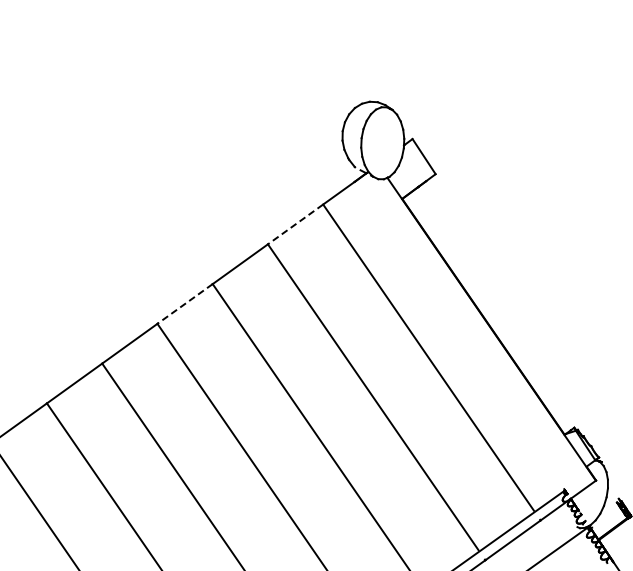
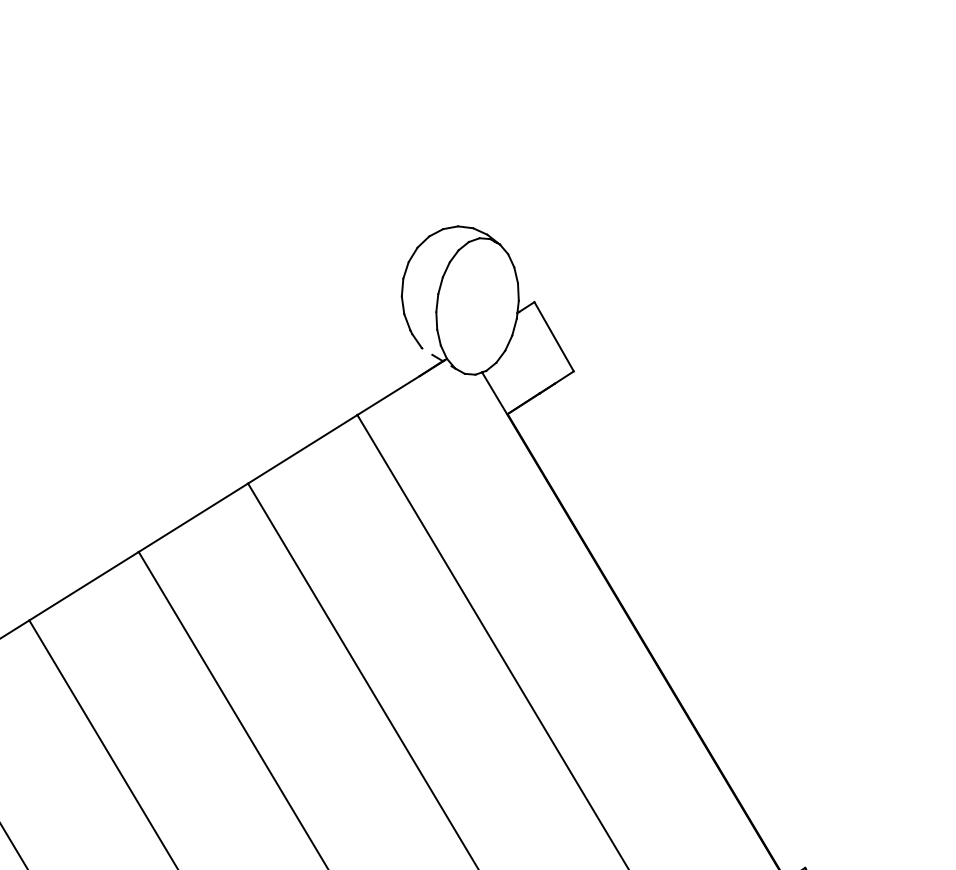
line: (295, 224) -> (302, 449), dashed -> solid
line: (184, 304) -> (82, 587), dashed -> solid

